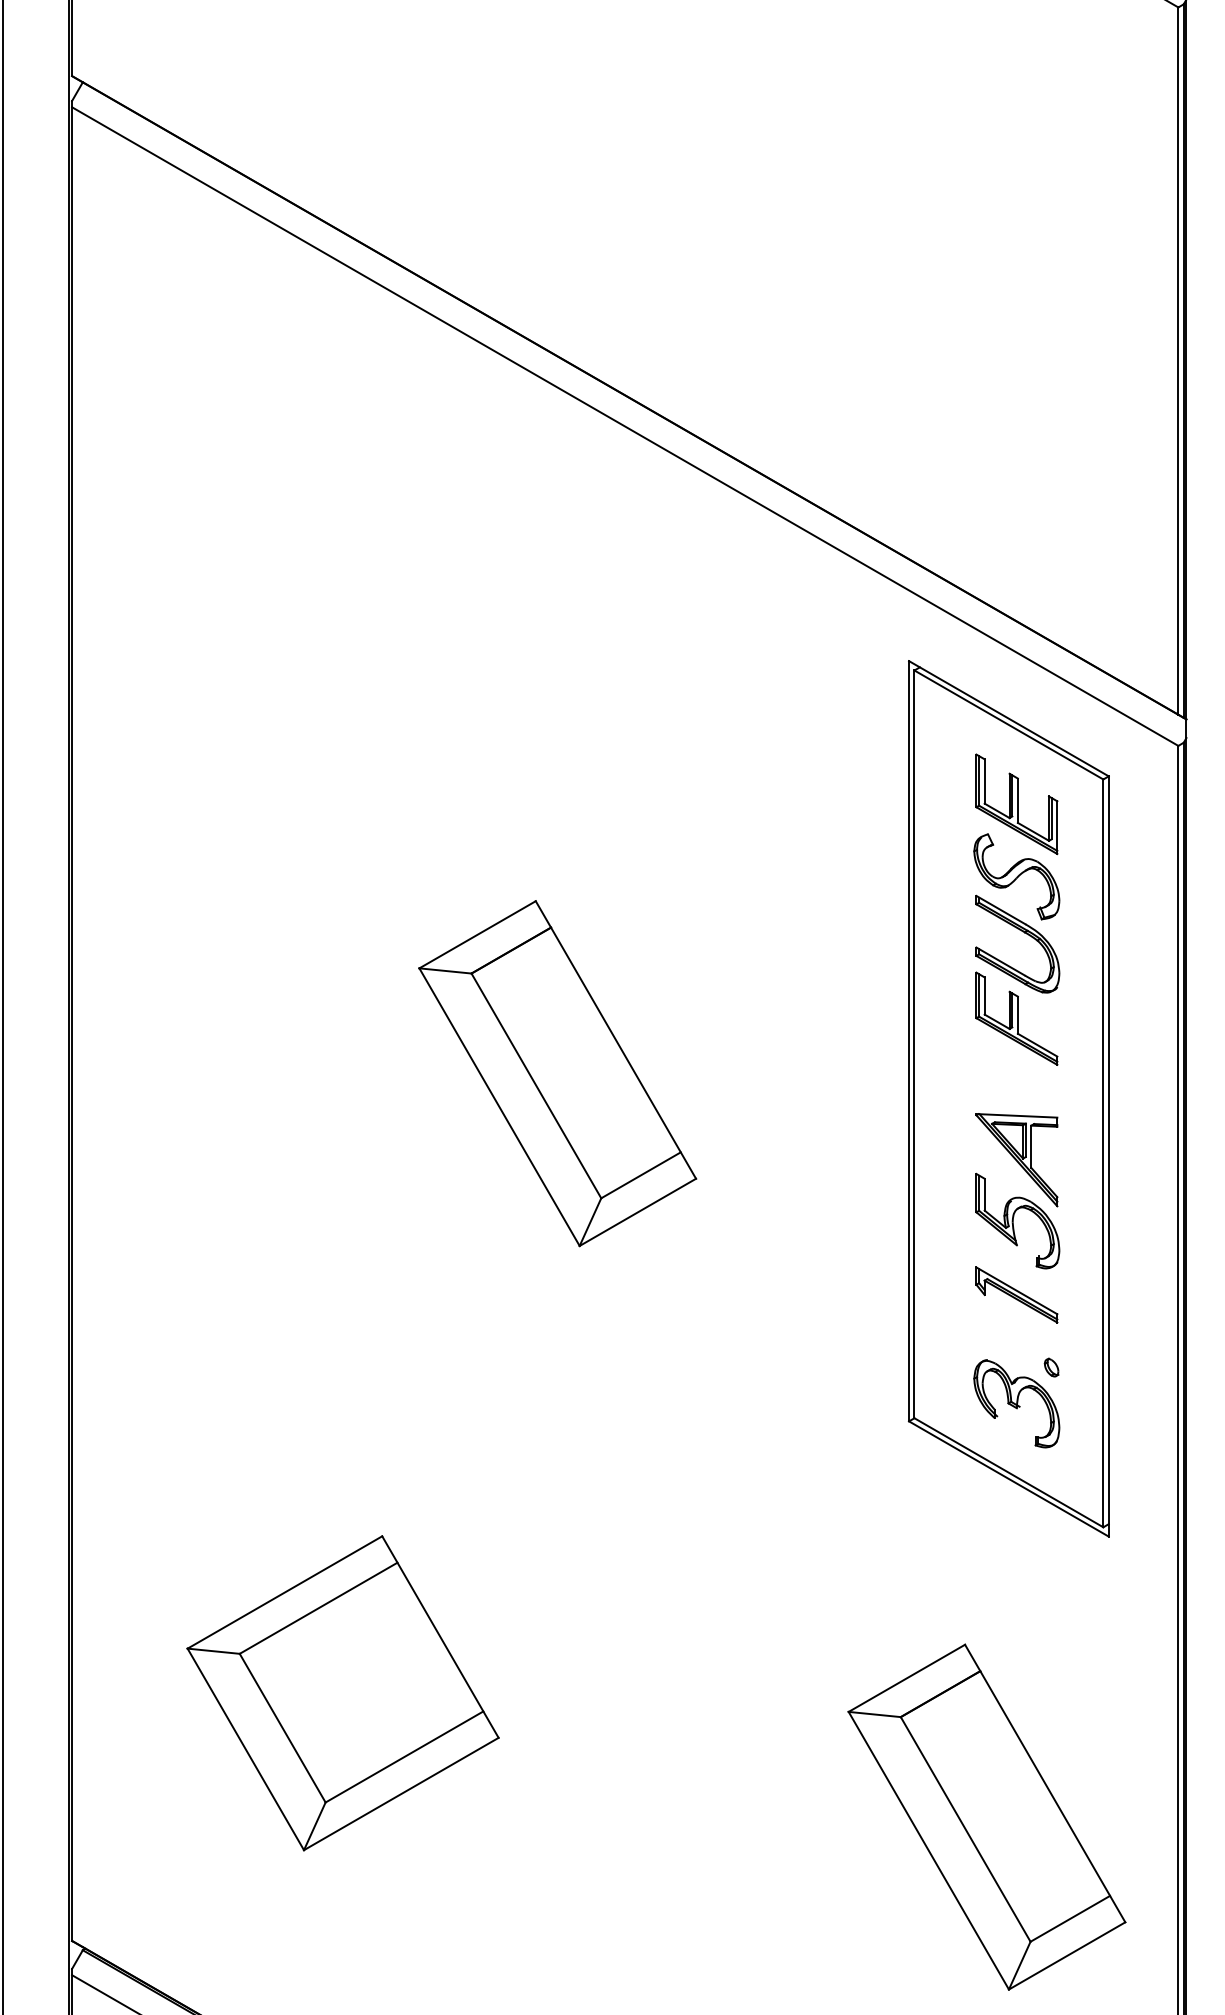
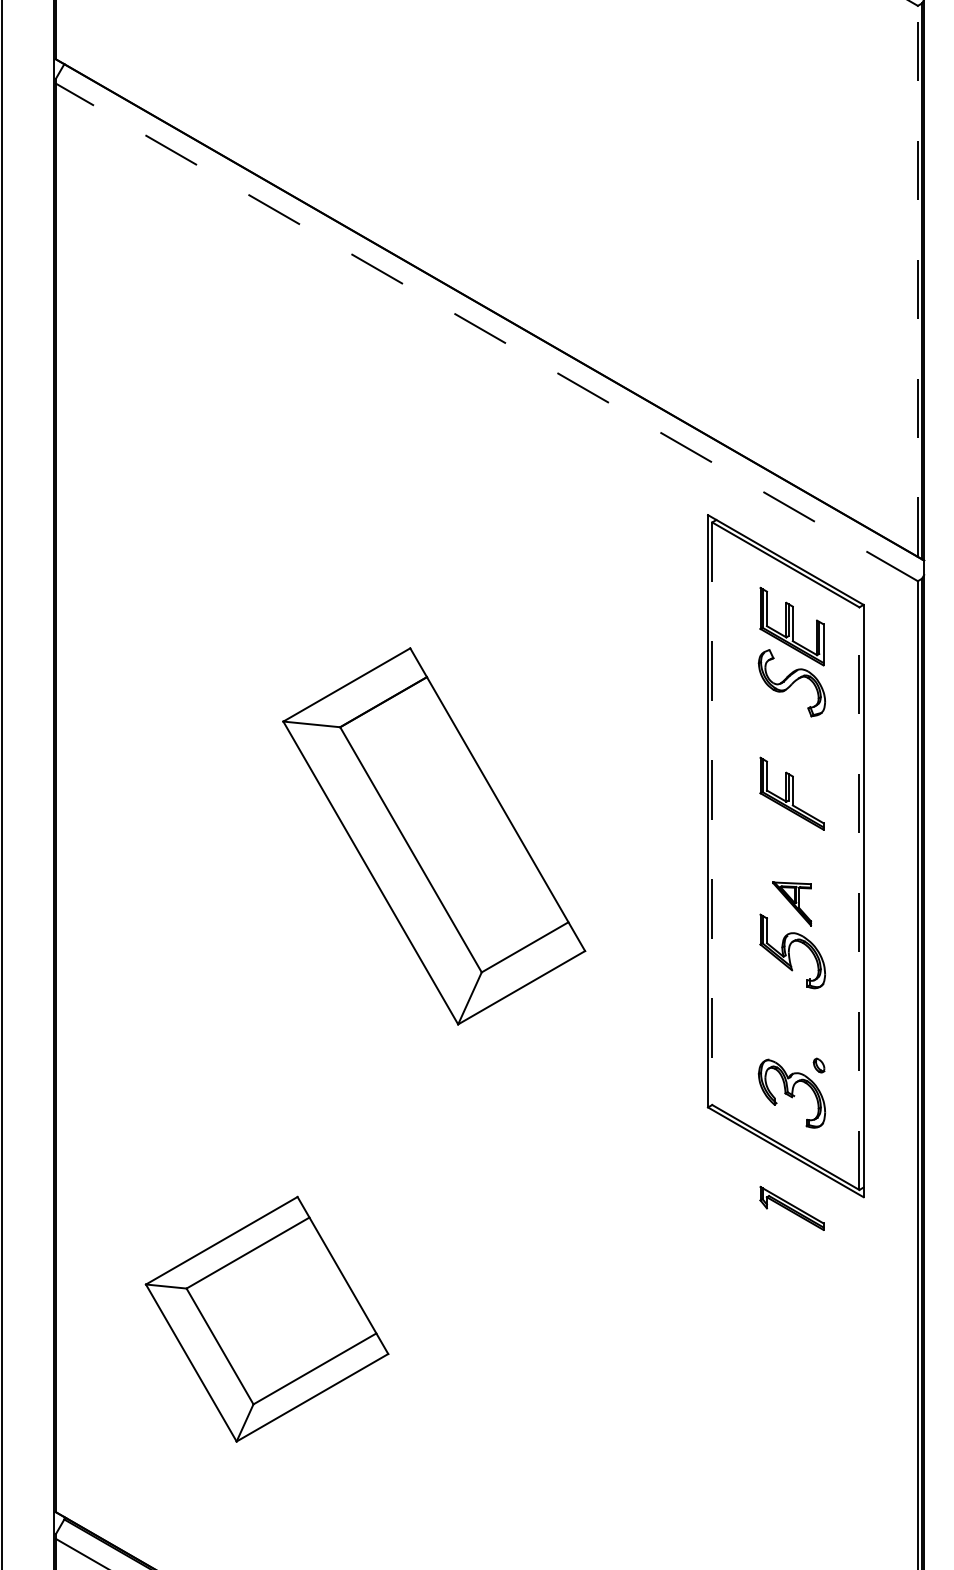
line: (1178, 361) -> (917, 281), solid -> dashed
line: (625, 426) -> (487, 332), solid -> dashed
part: (1024, 933) -> (797, 727), removed
line: (914, 1044) -> (712, 813), solid -> dashed
part: (557, 1073) -> (434, 836), size x1.4
line: (1103, 1153) -> (859, 898), solid -> dashed
part: (1016, 1160) -> (791, 904), size x0.6
part: (1016, 1294) -> (791, 1208), moved
part: (986, 1816) -> (768, 1415), removed

